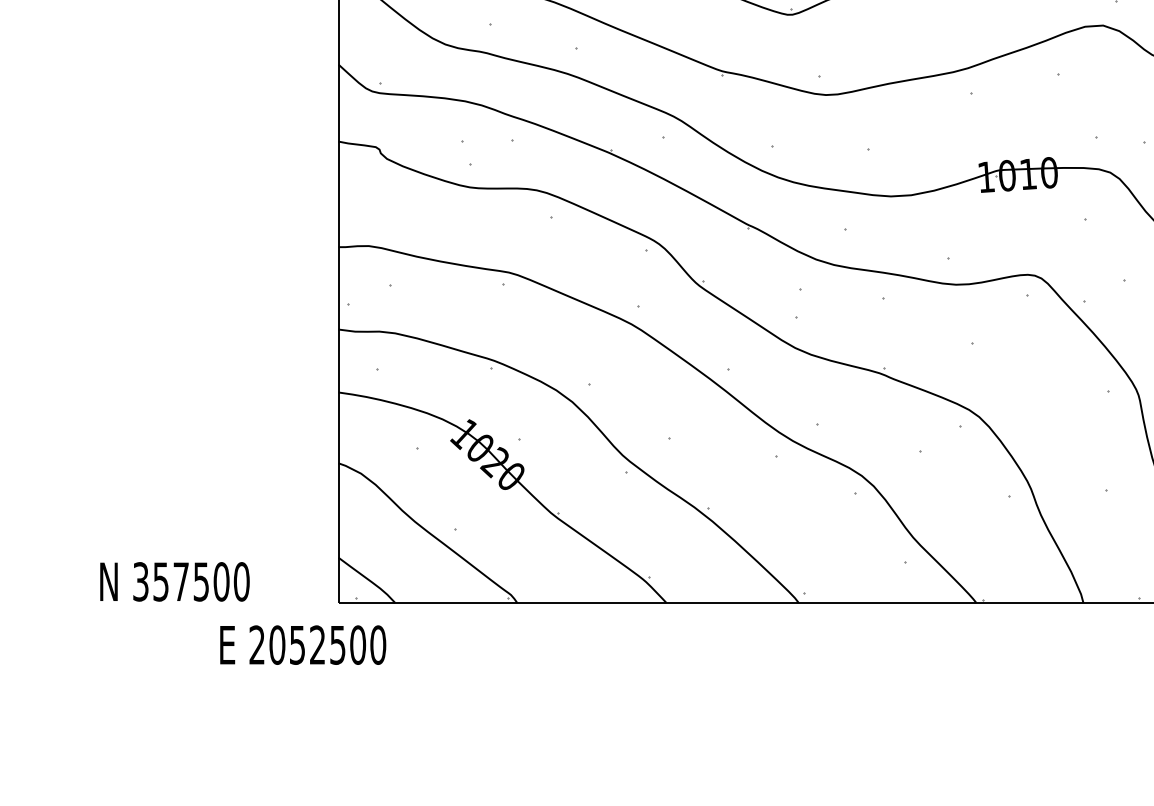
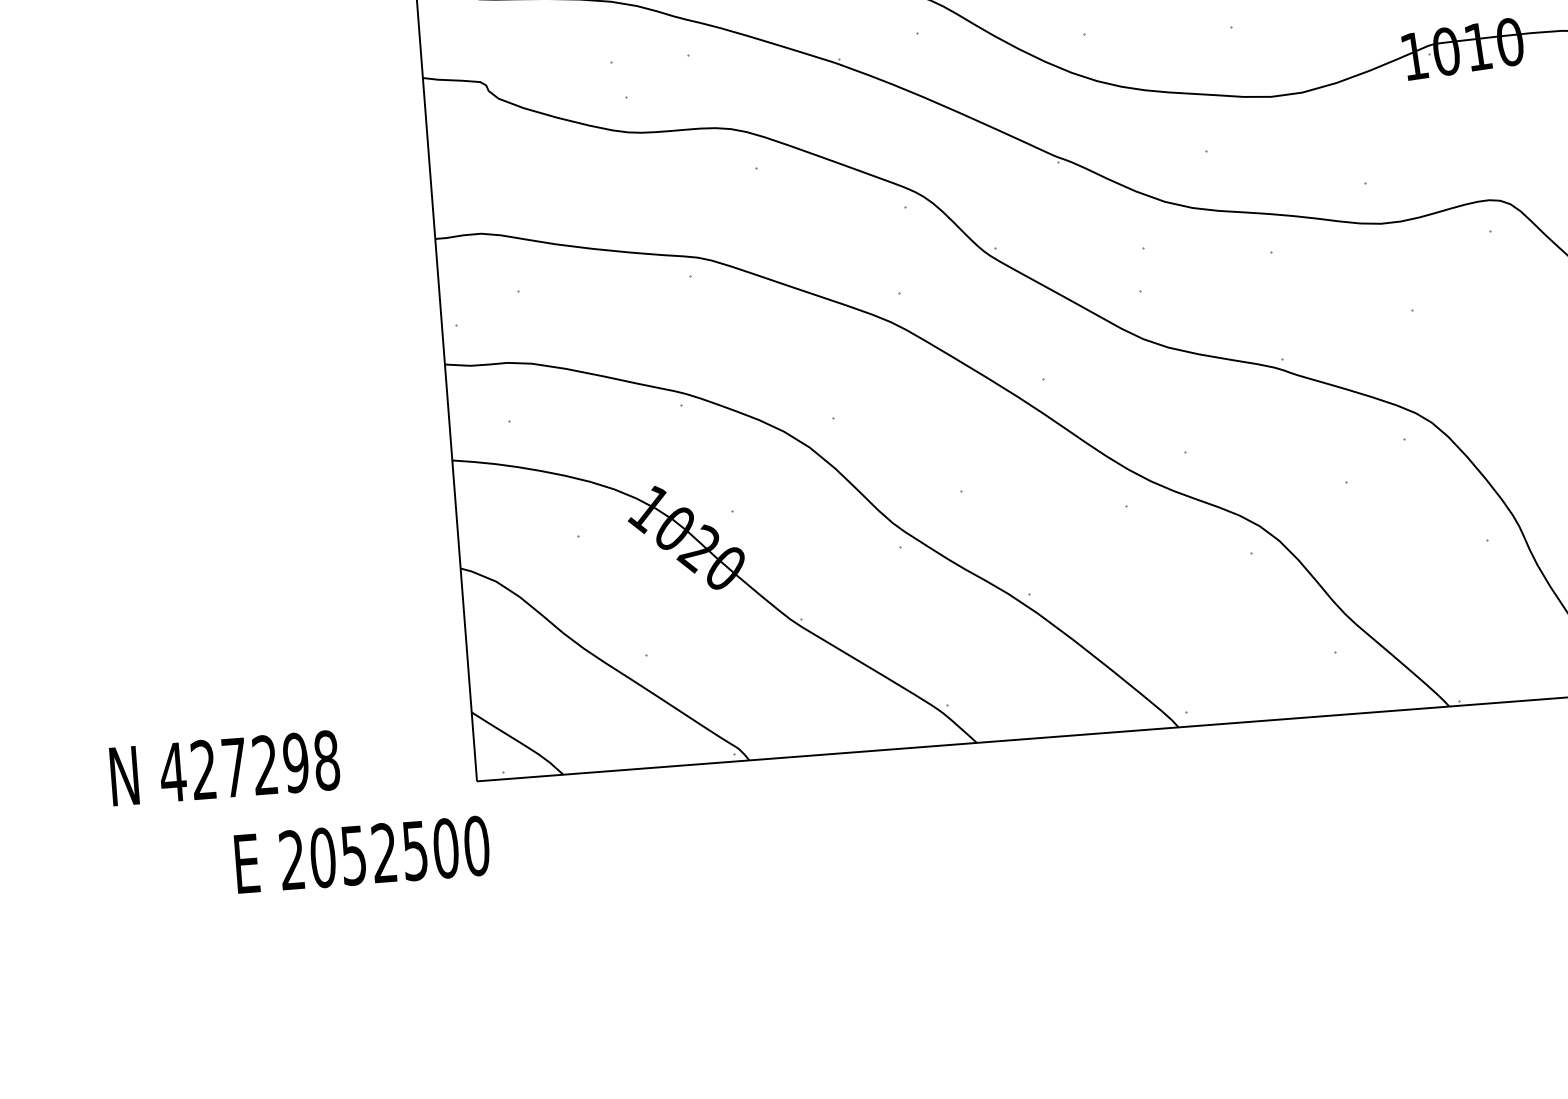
text: (190, 581) -> (248, 766), 357500 -> 427298
text: (303, 644) -> (362, 853), moved

